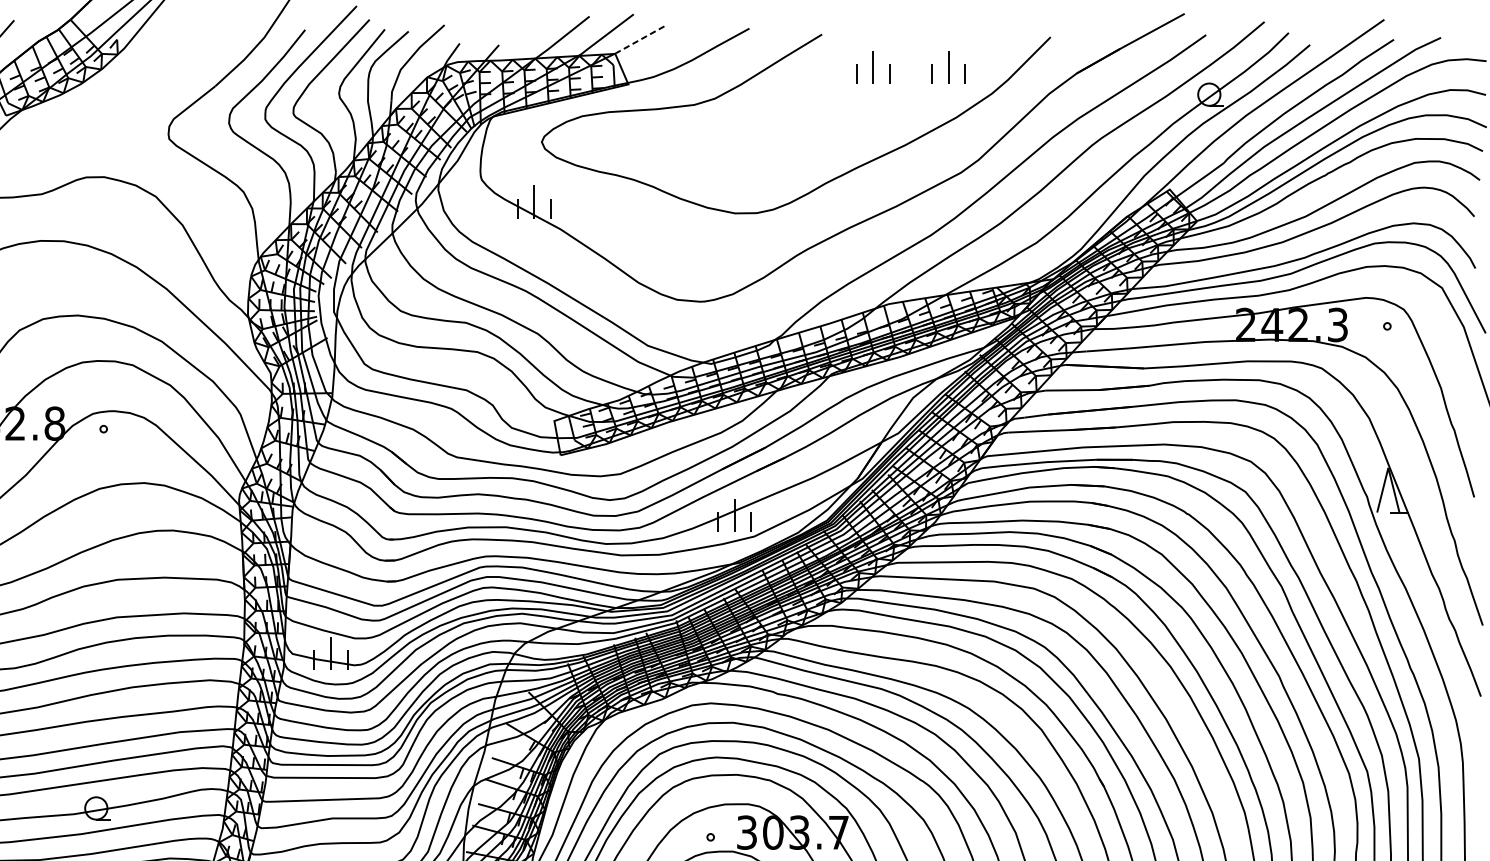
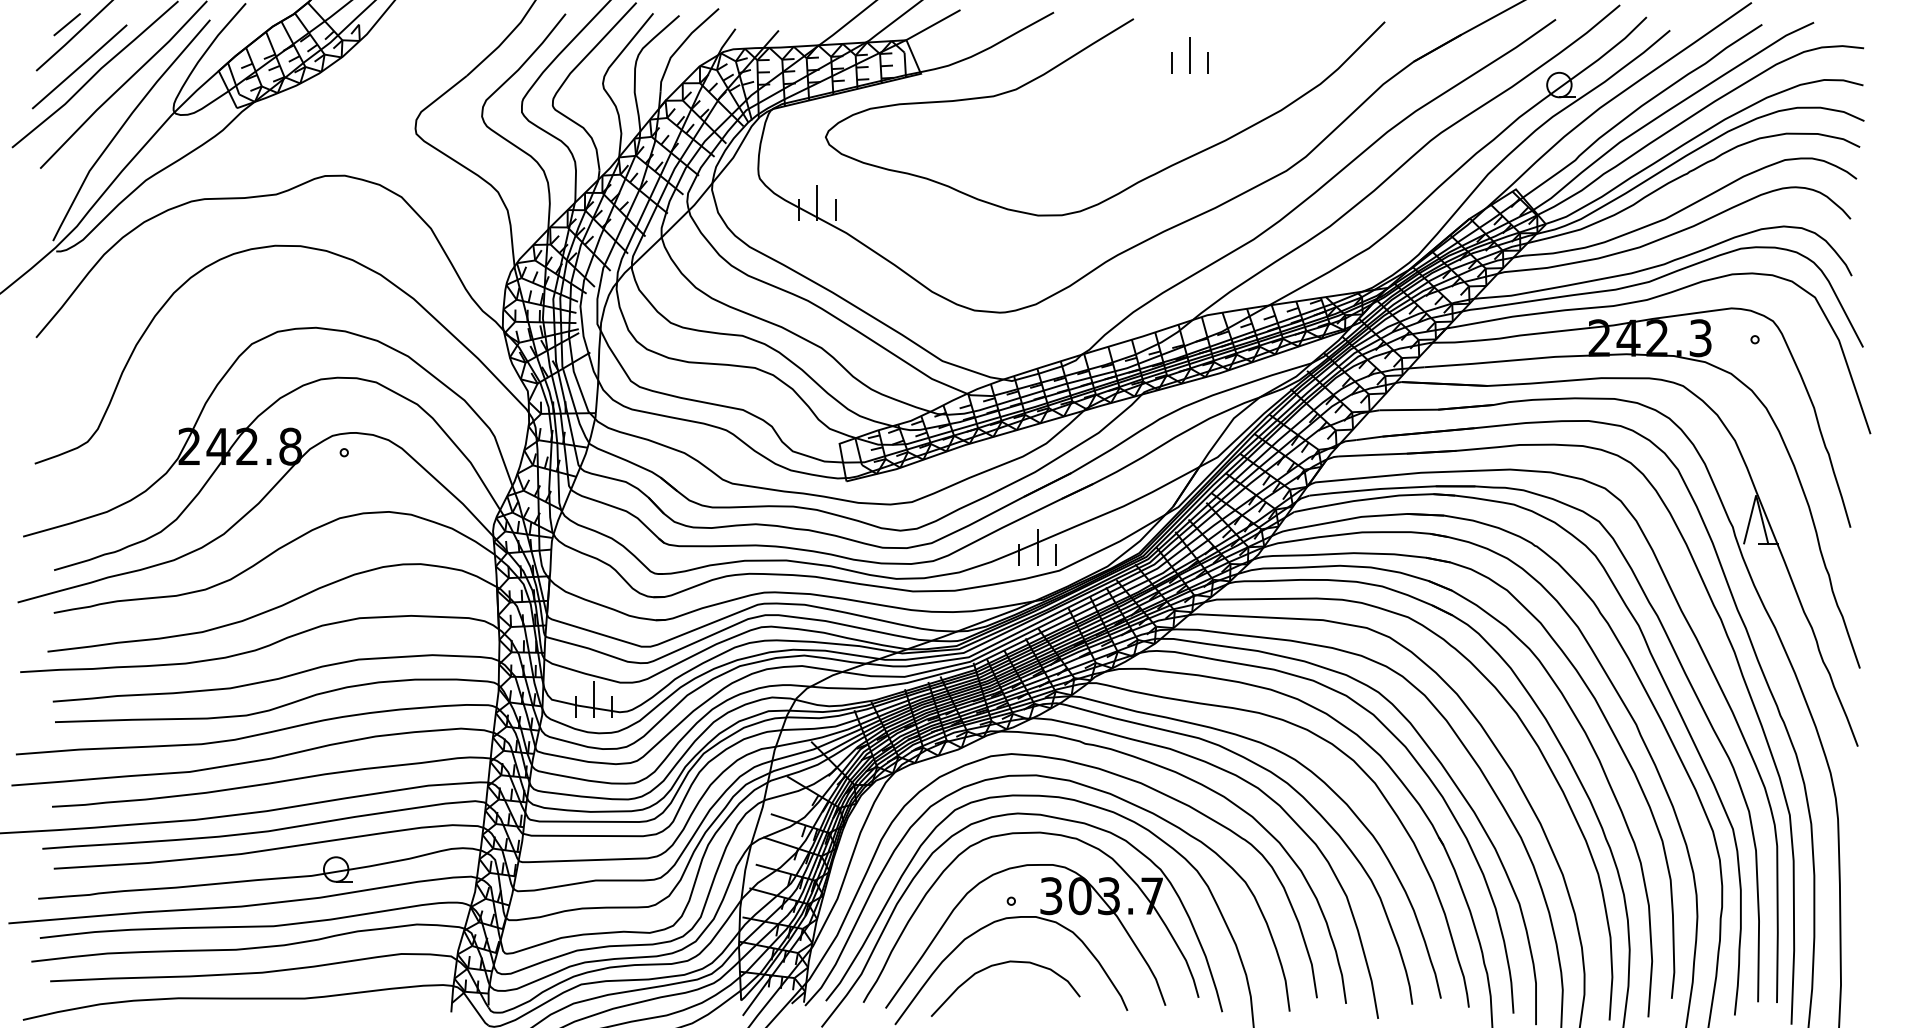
line: (638, 40) -> (932, 25), dashed -> solid
part: (948, 67) -> (1272, 55), removed

